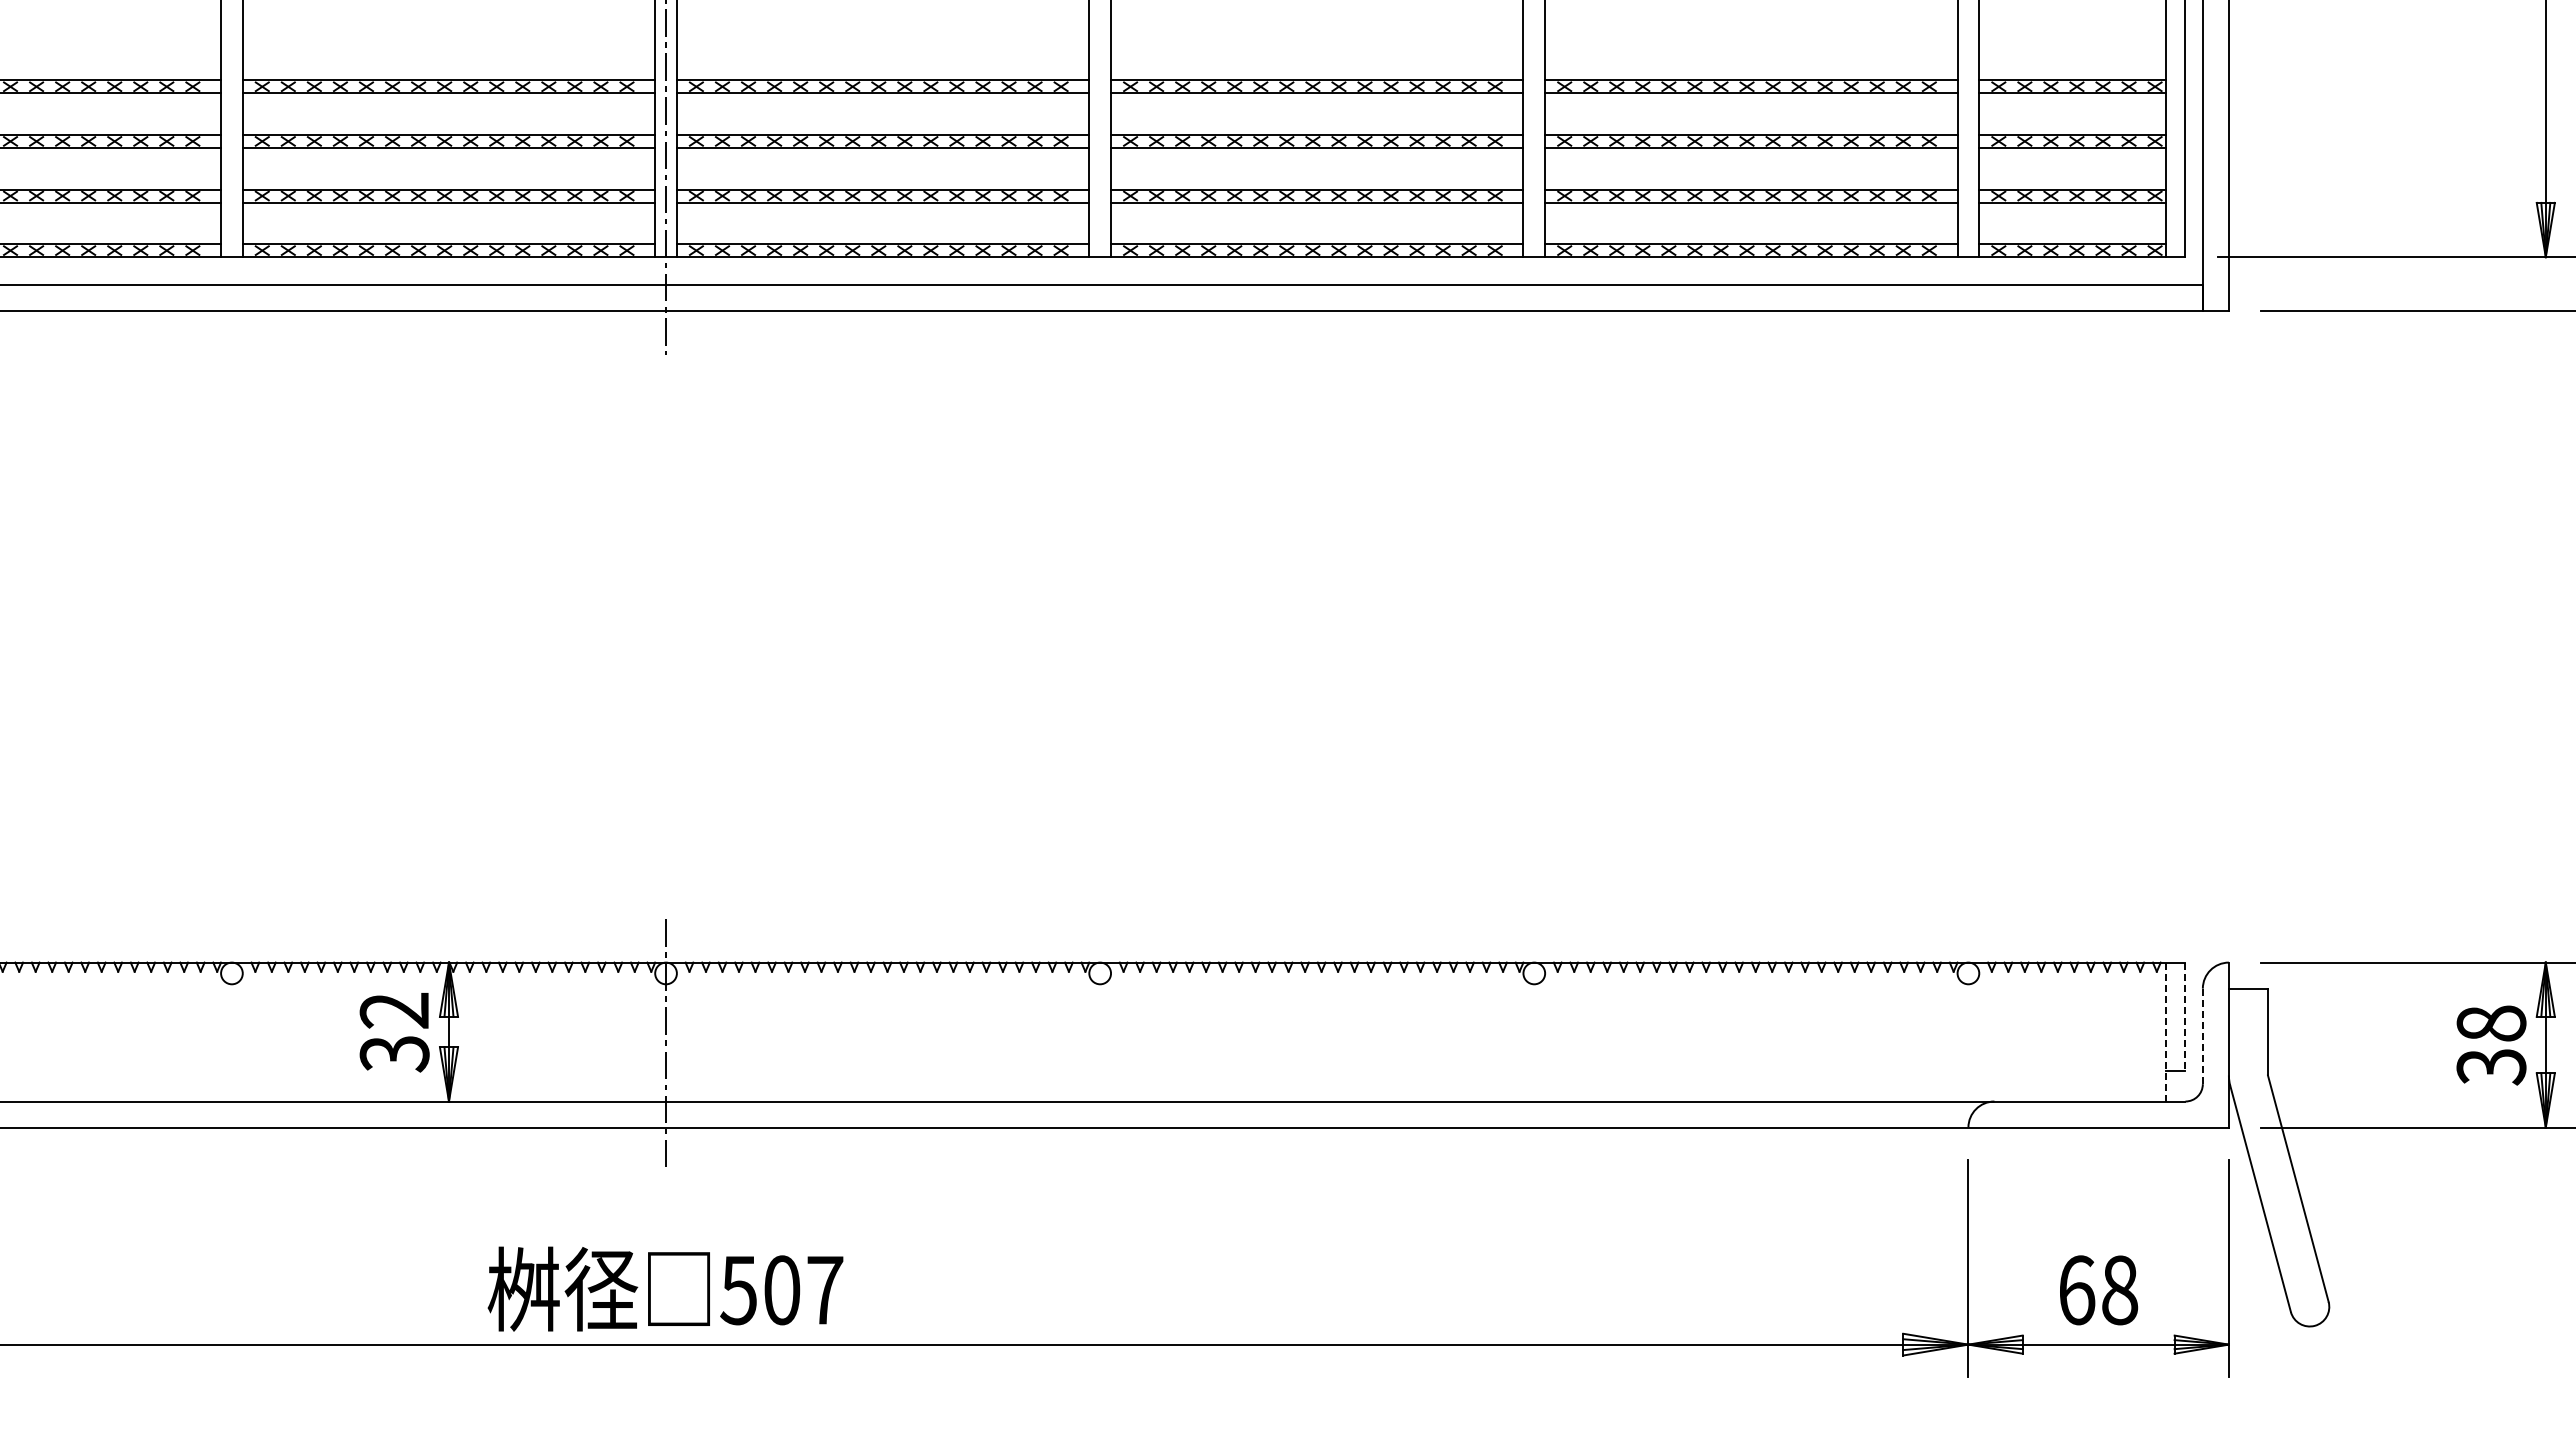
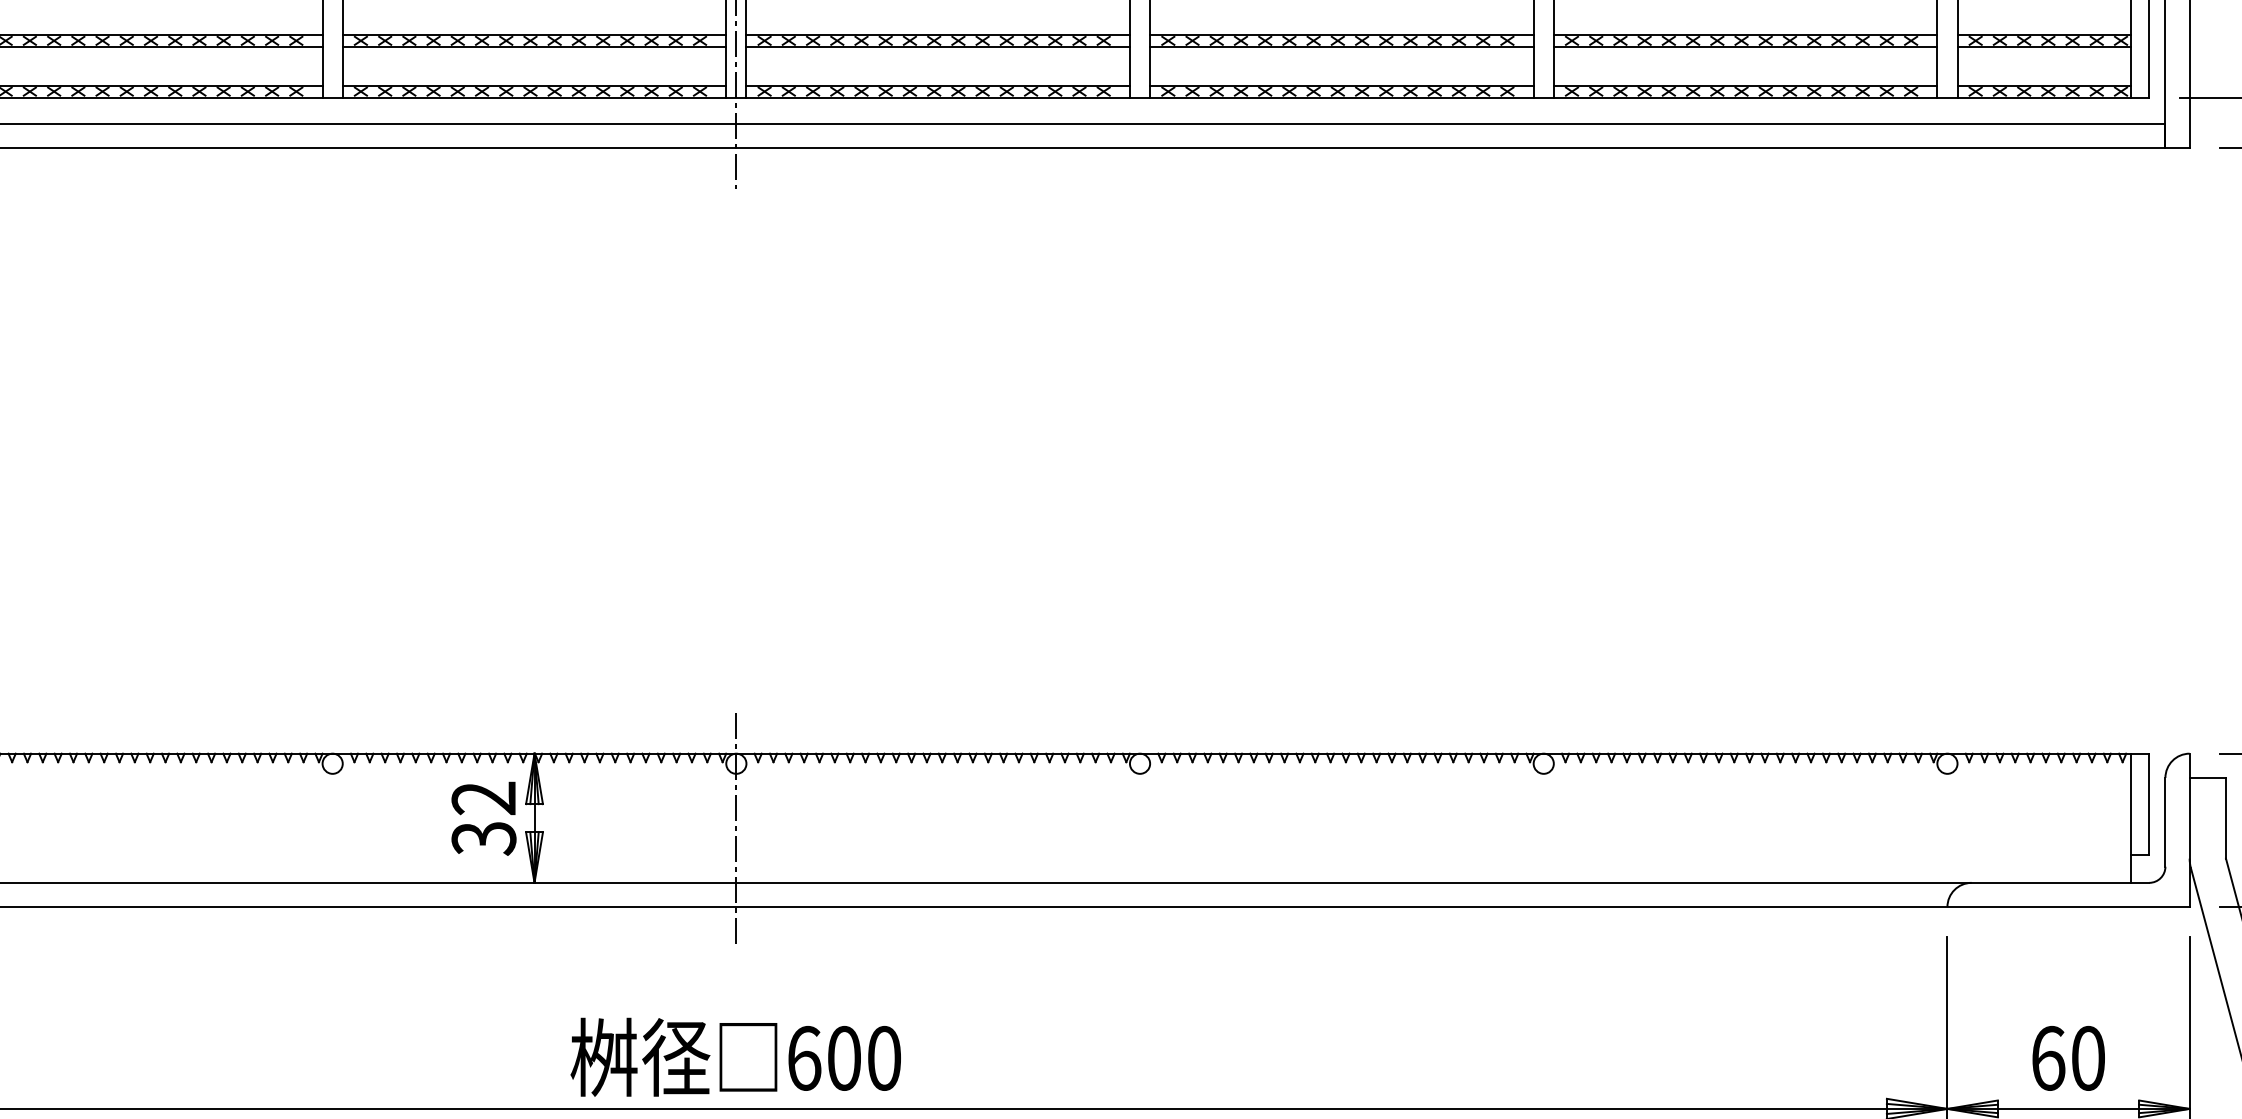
line: (2185, 1017) -> (2149, 804), dashed -> solid
line: (2165, 1032) -> (2130, 818), dashed -> solid
line: (2202, 1036) -> (2165, 822), dashed -> solid
text: (781, 1290) -> (843, 1058), 507 -> 600
text: (2120, 1290) -> (2088, 1058), 68 -> 60

